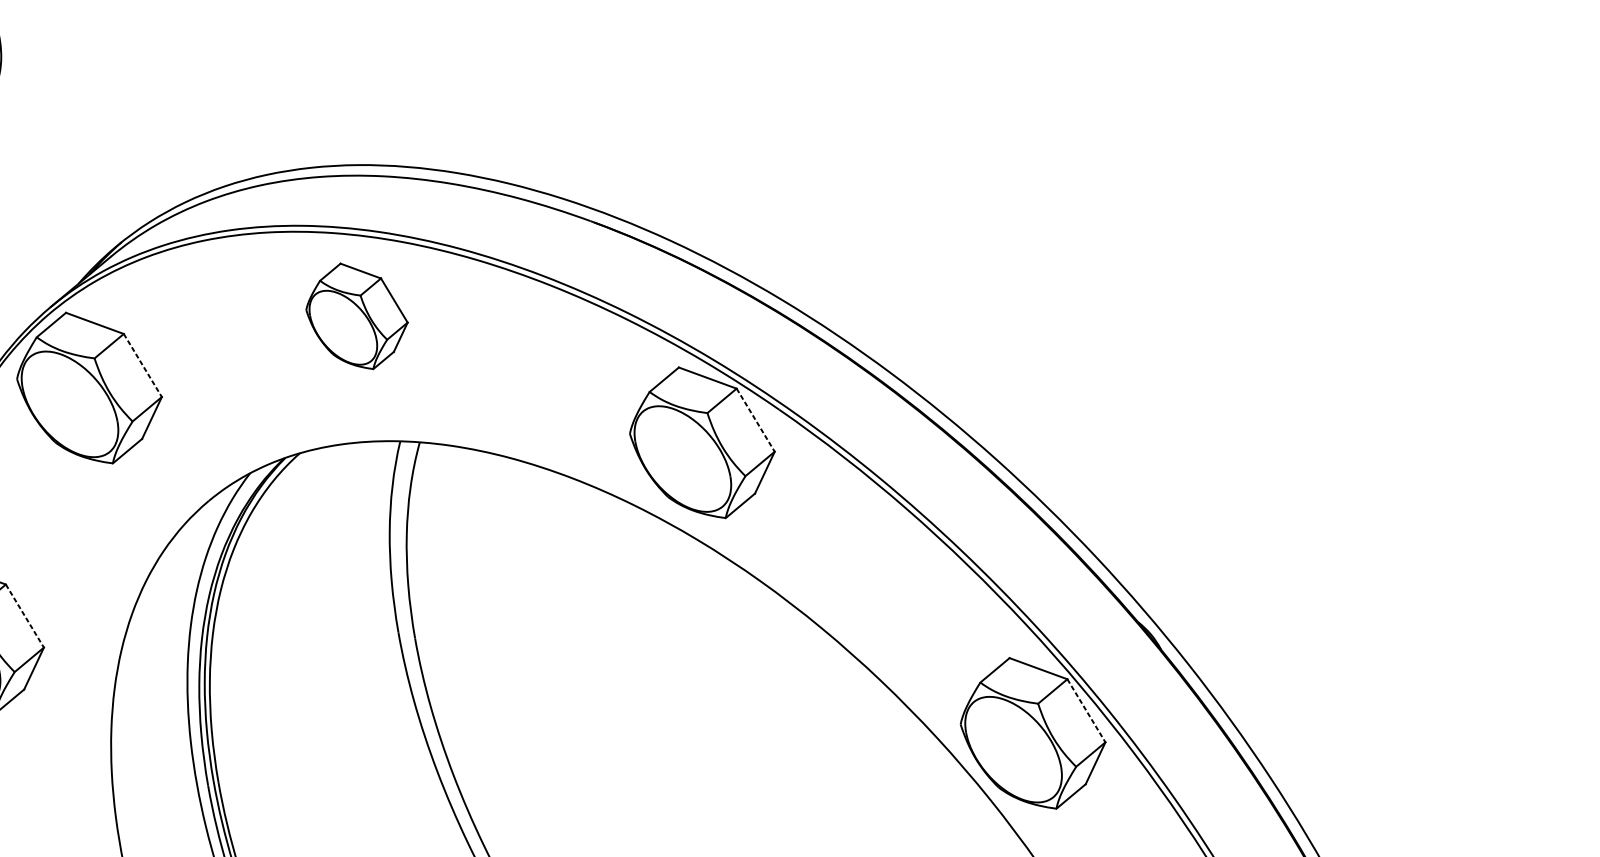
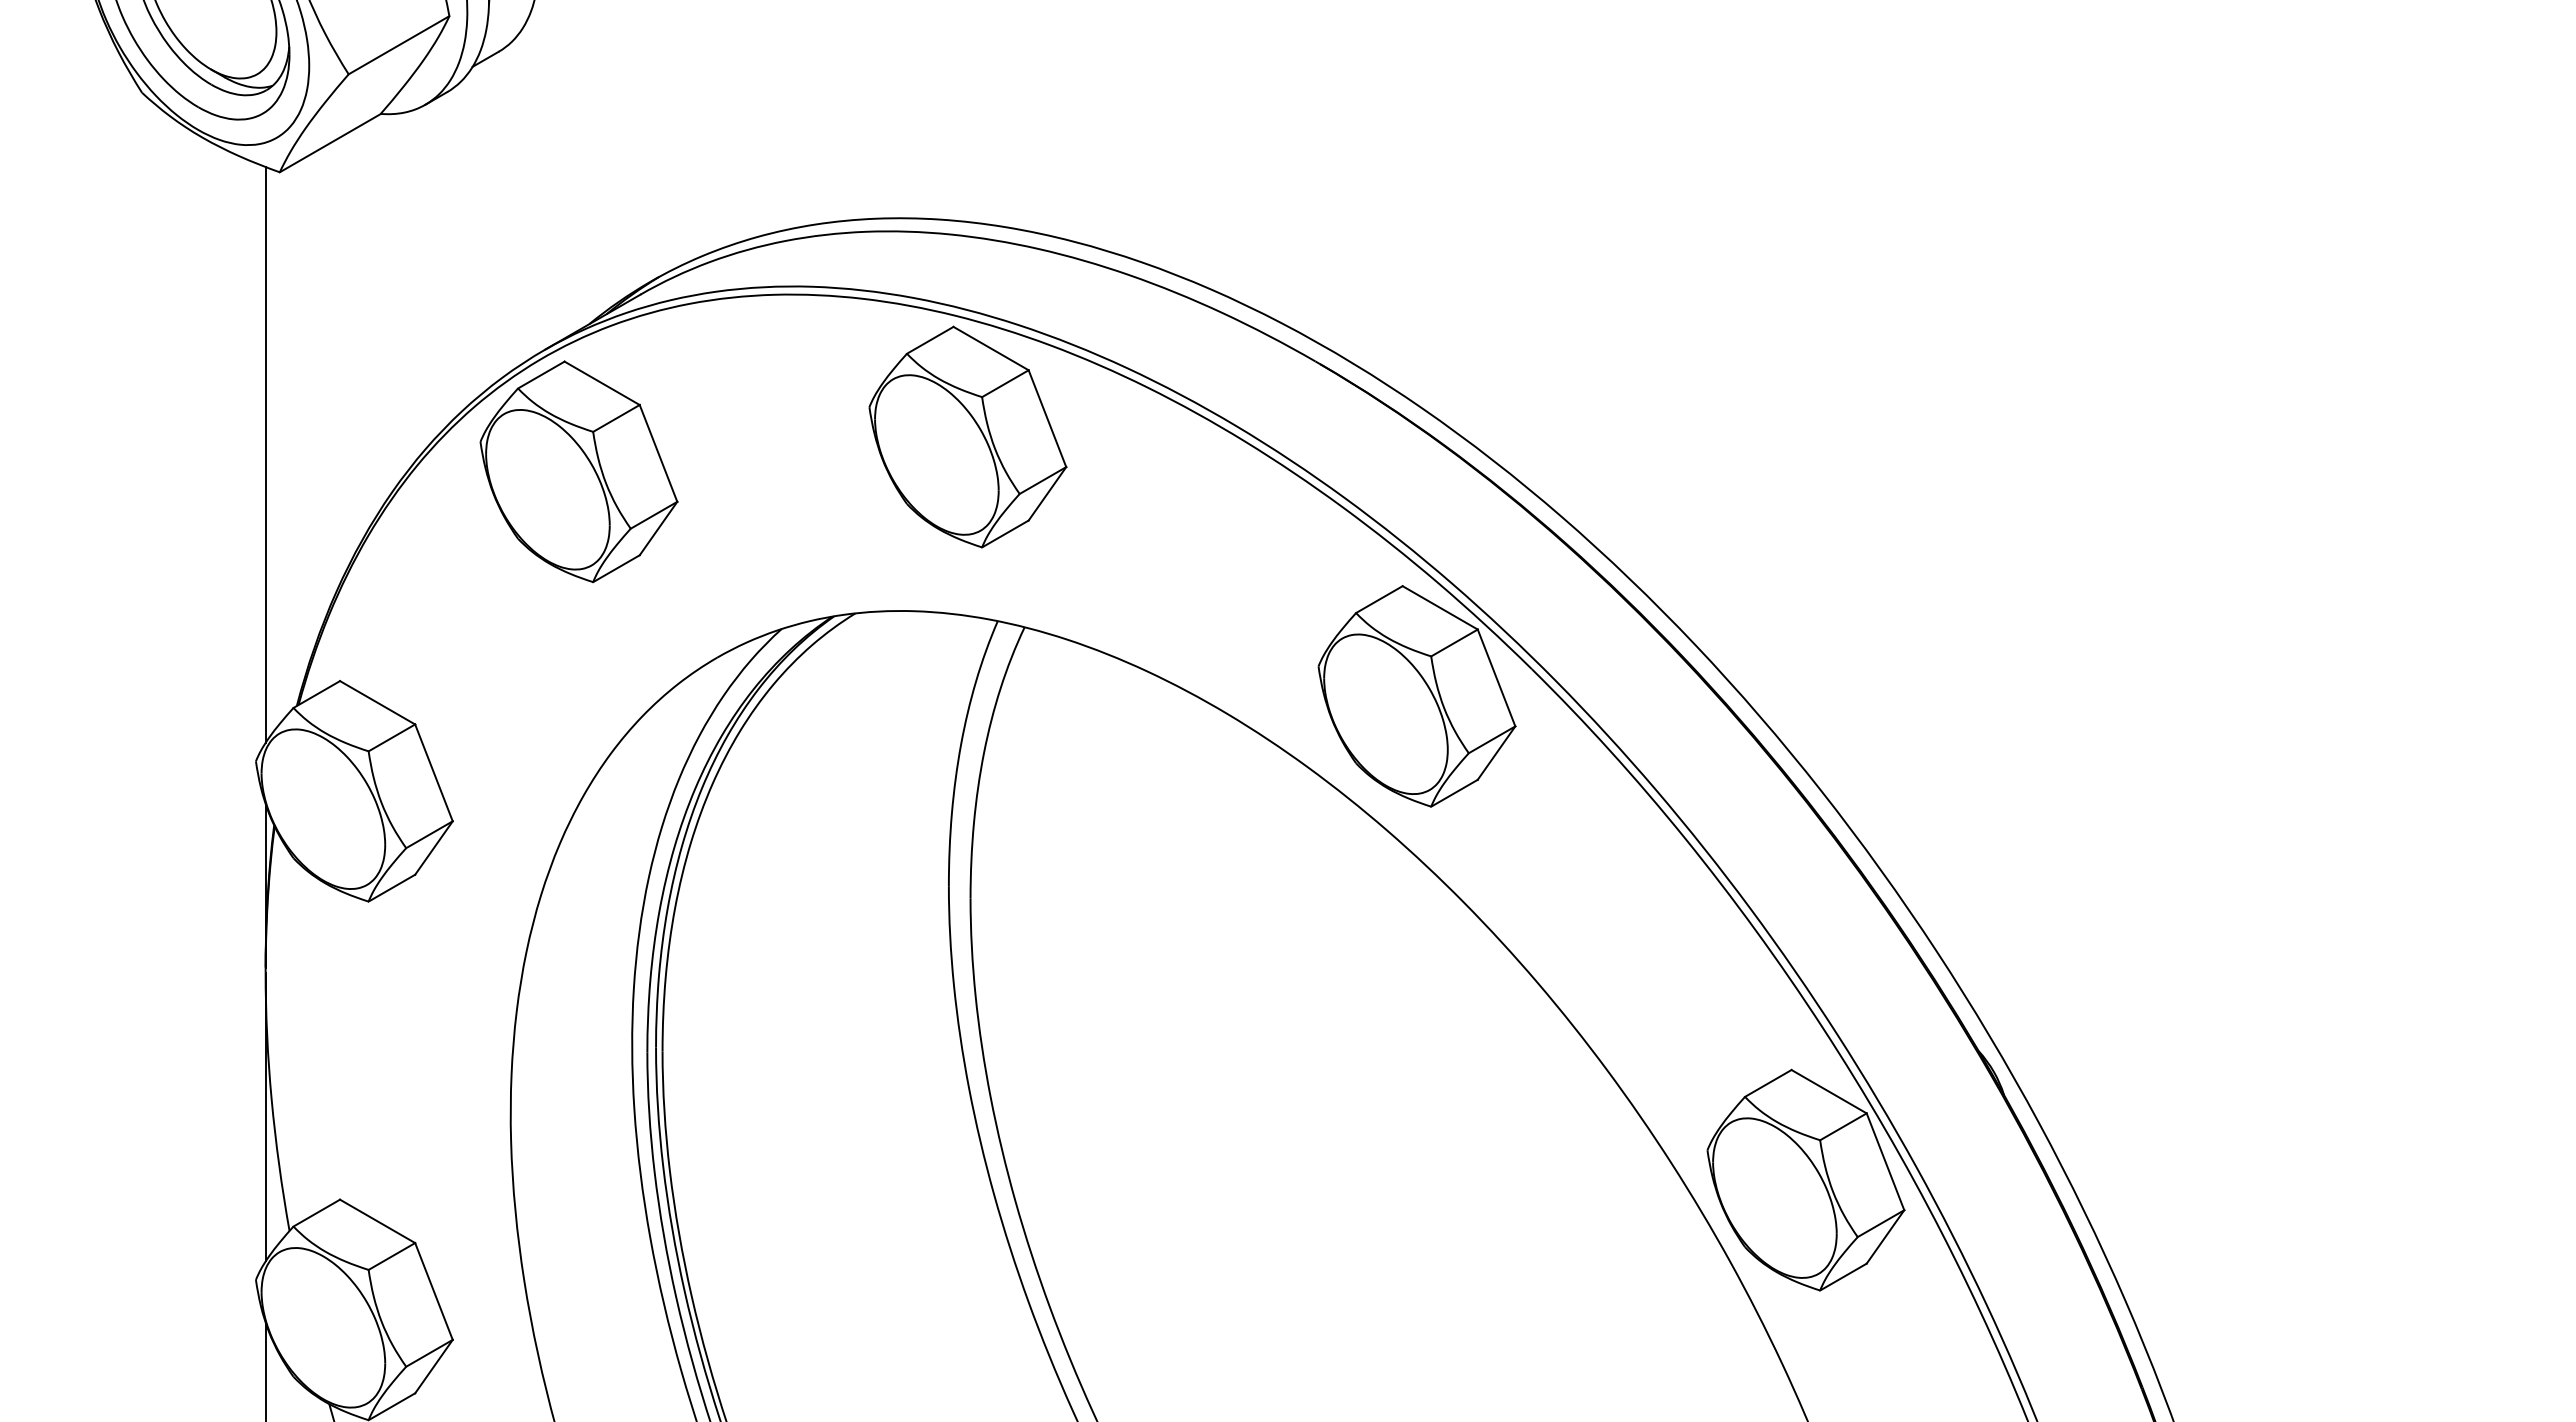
part: (356, 316) -> (967, 436), size x1.43
line: (142, 365) -> (658, 453), dashed -> solid
line: (755, 419) -> (1496, 677), dashed -> solid
line: (24, 615) -> (433, 772), dashed -> solid
line: (1086, 710) -> (1885, 1161), dashed -> solid

